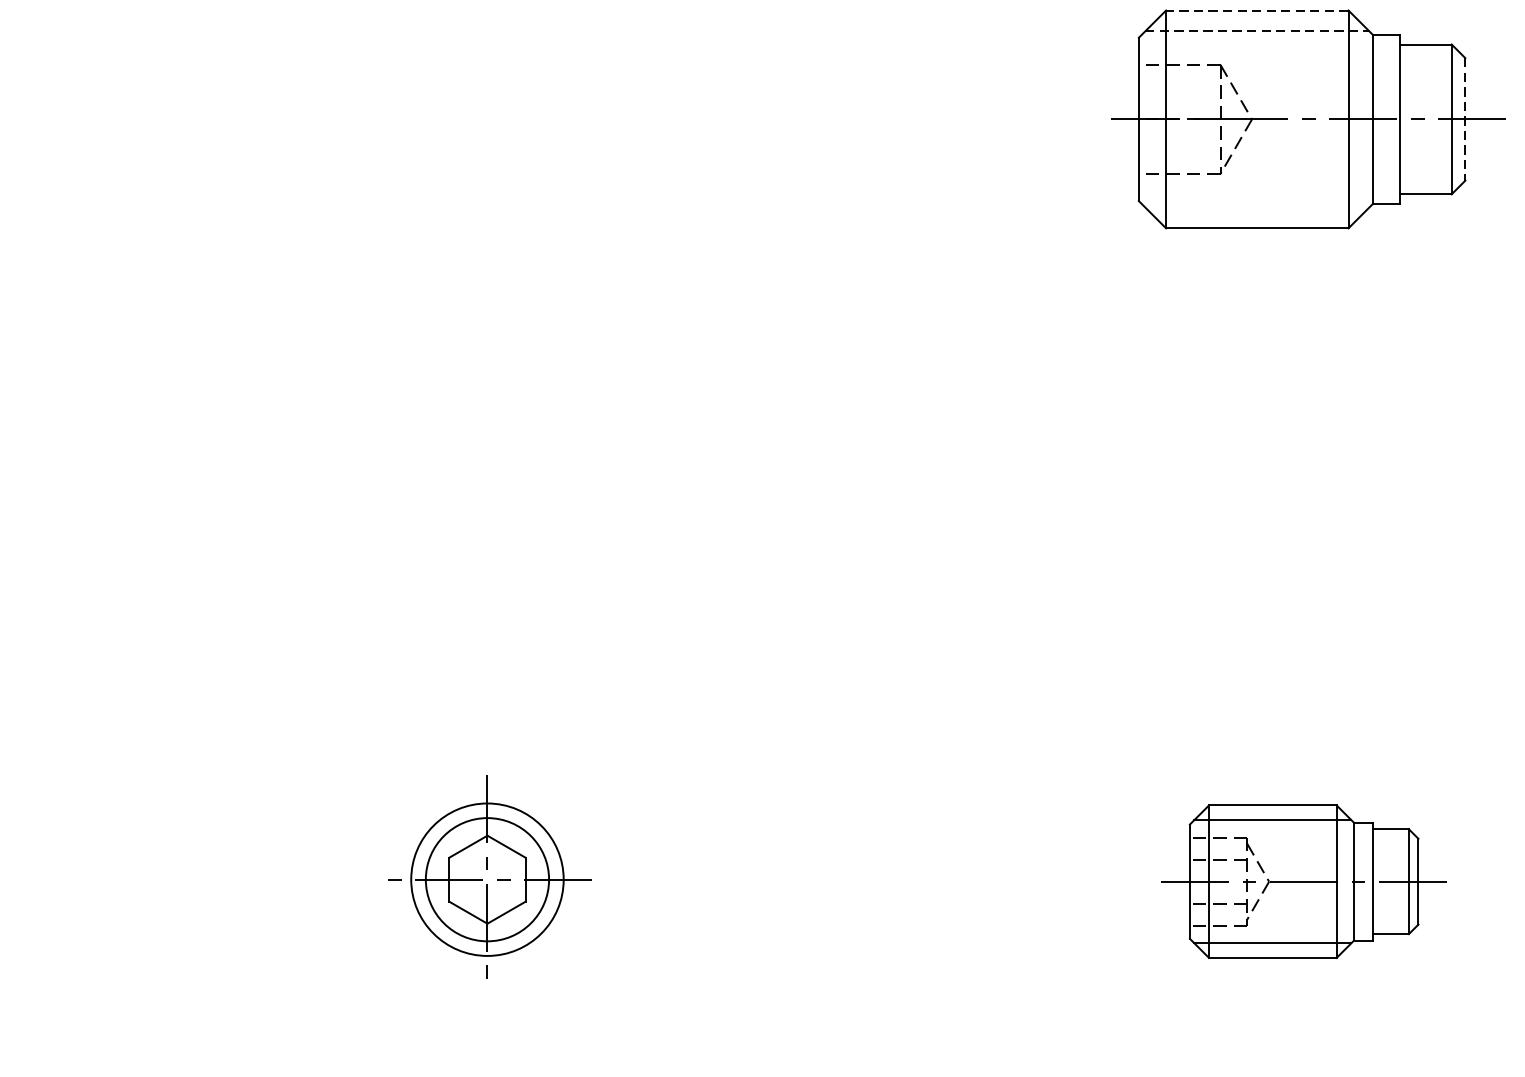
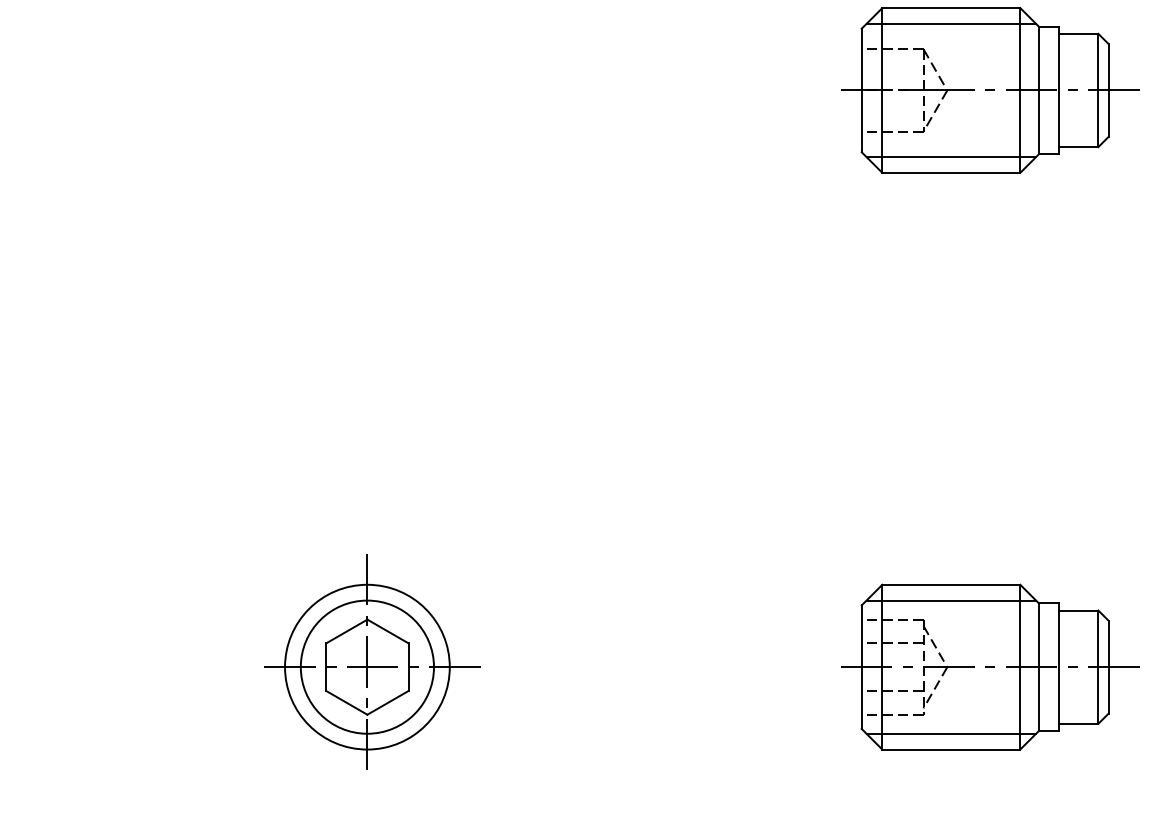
line: (1257, 11) -> (951, 8), dashed -> solid
line: (1257, 30) -> (951, 23), dashed -> solid
line: (1465, 119) -> (1108, 90), dashed -> solid
line: (1257, 208) -> (951, 157), added
part: (492, 874) -> (372, 661), size x1.43
part: (1309, 880) -> (990, 666), size x1.43

